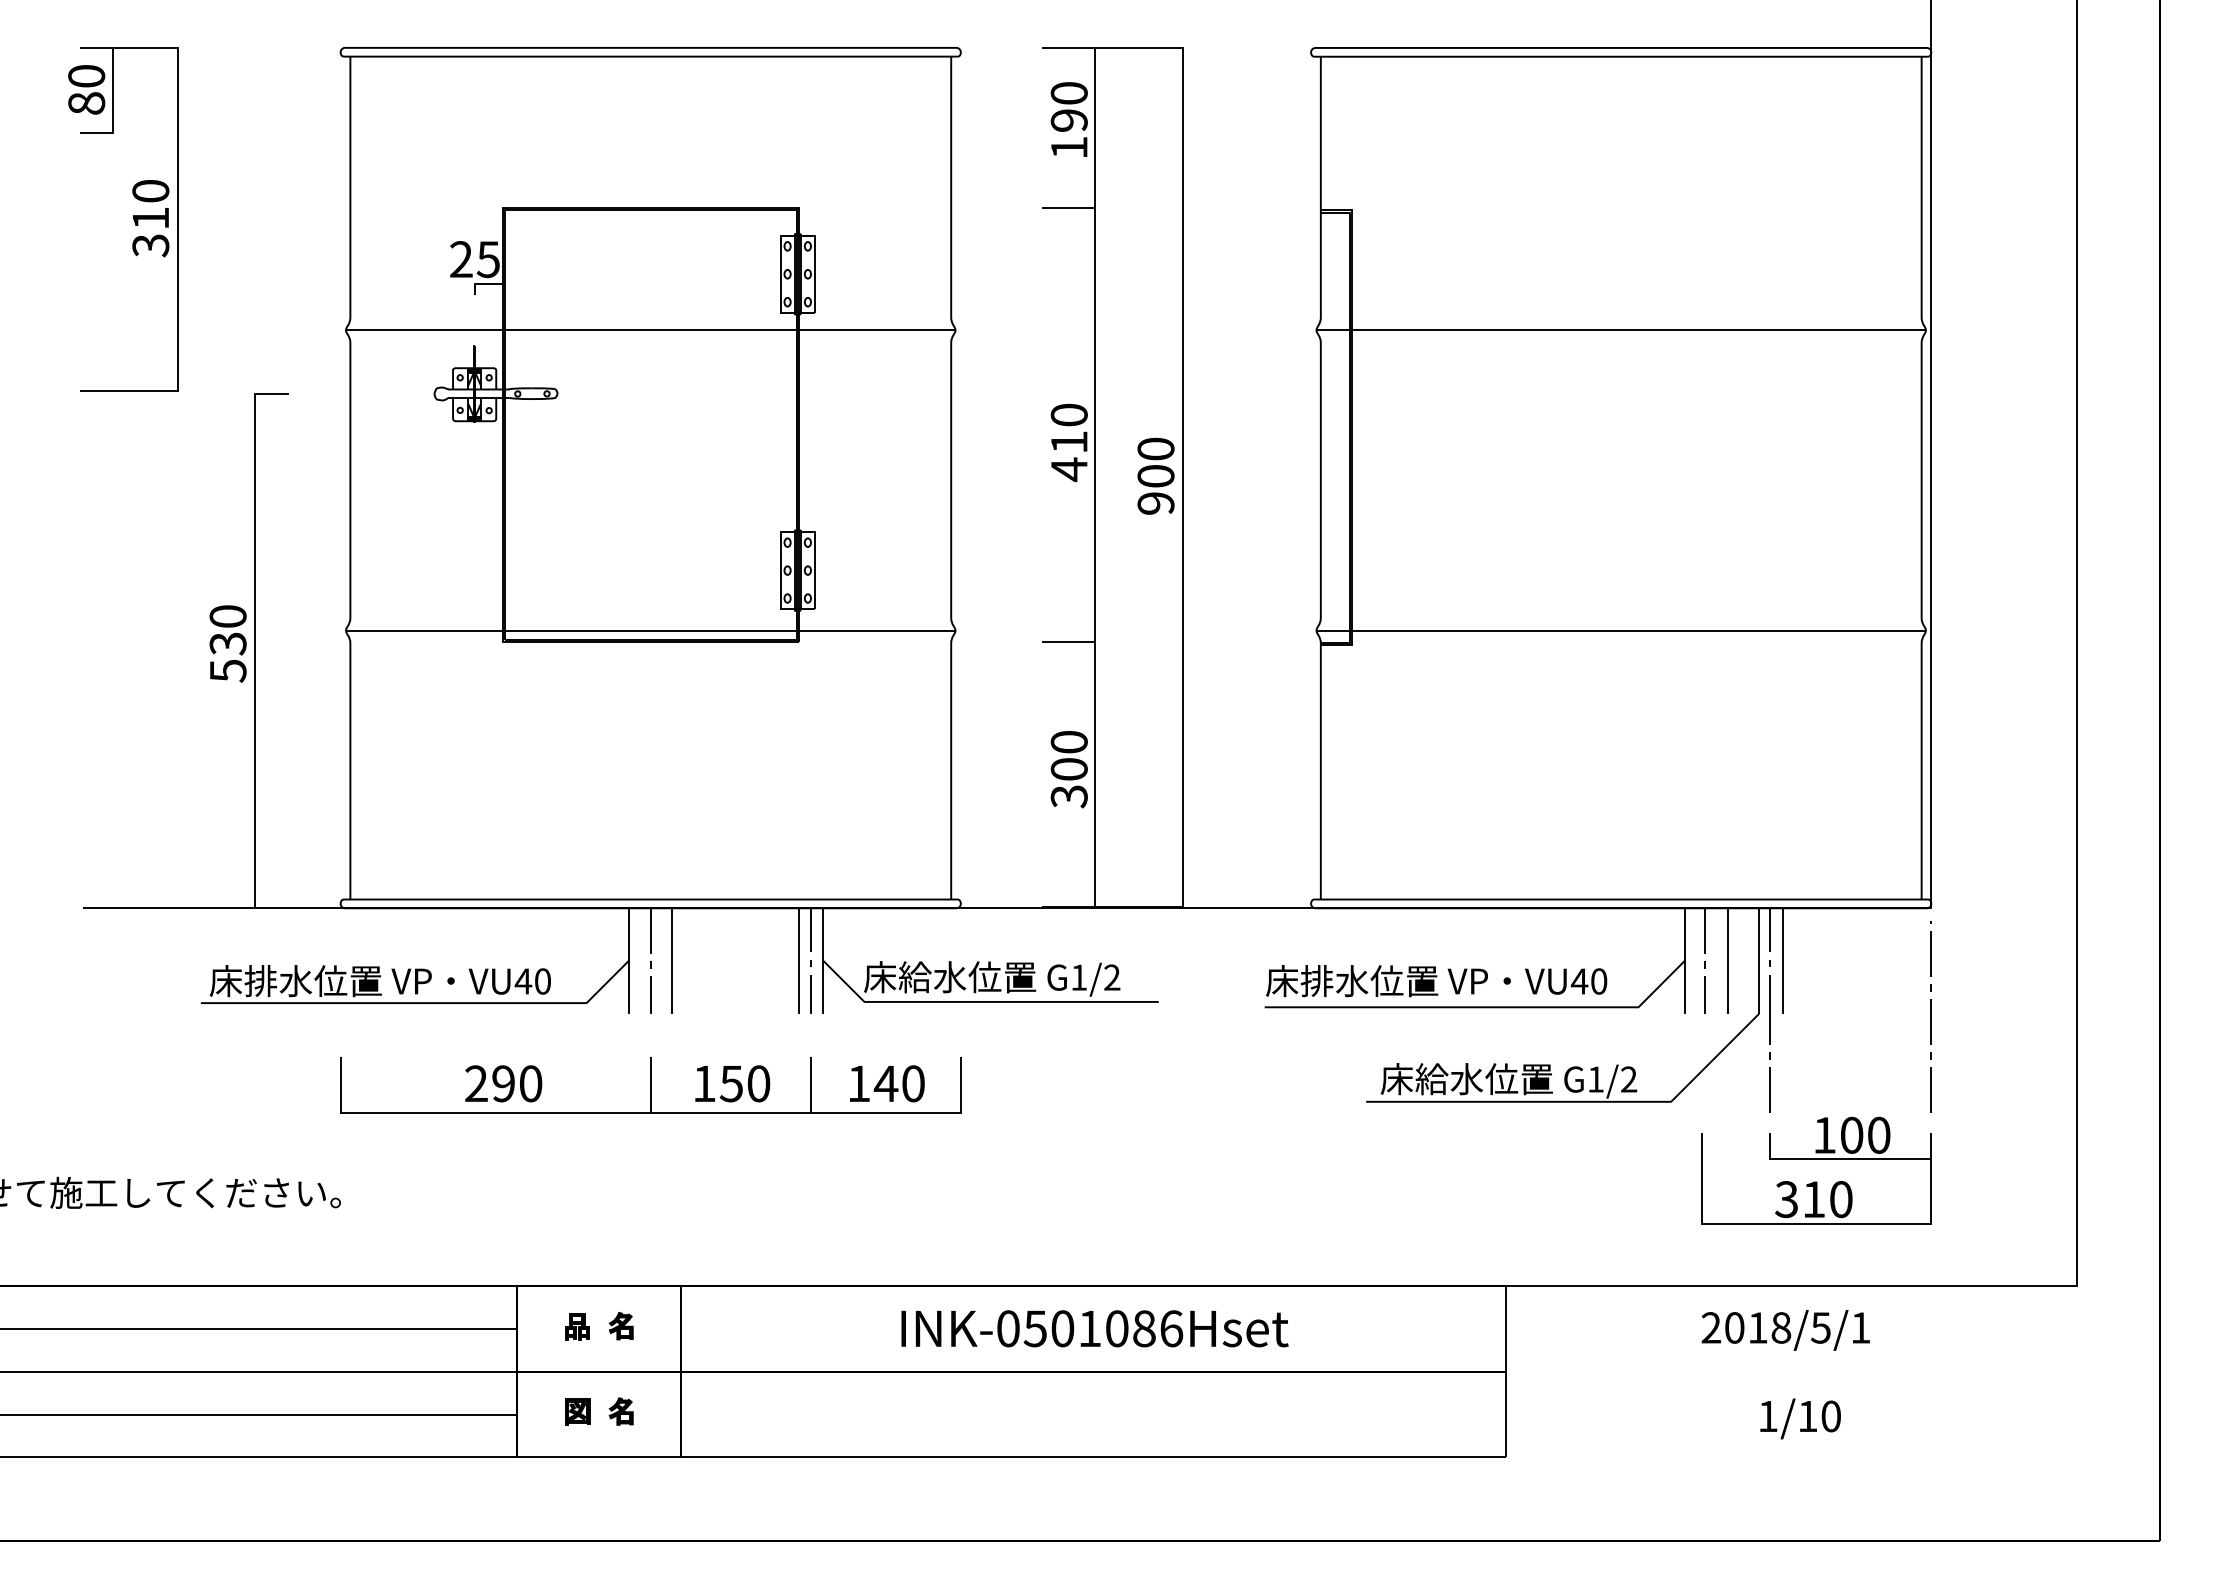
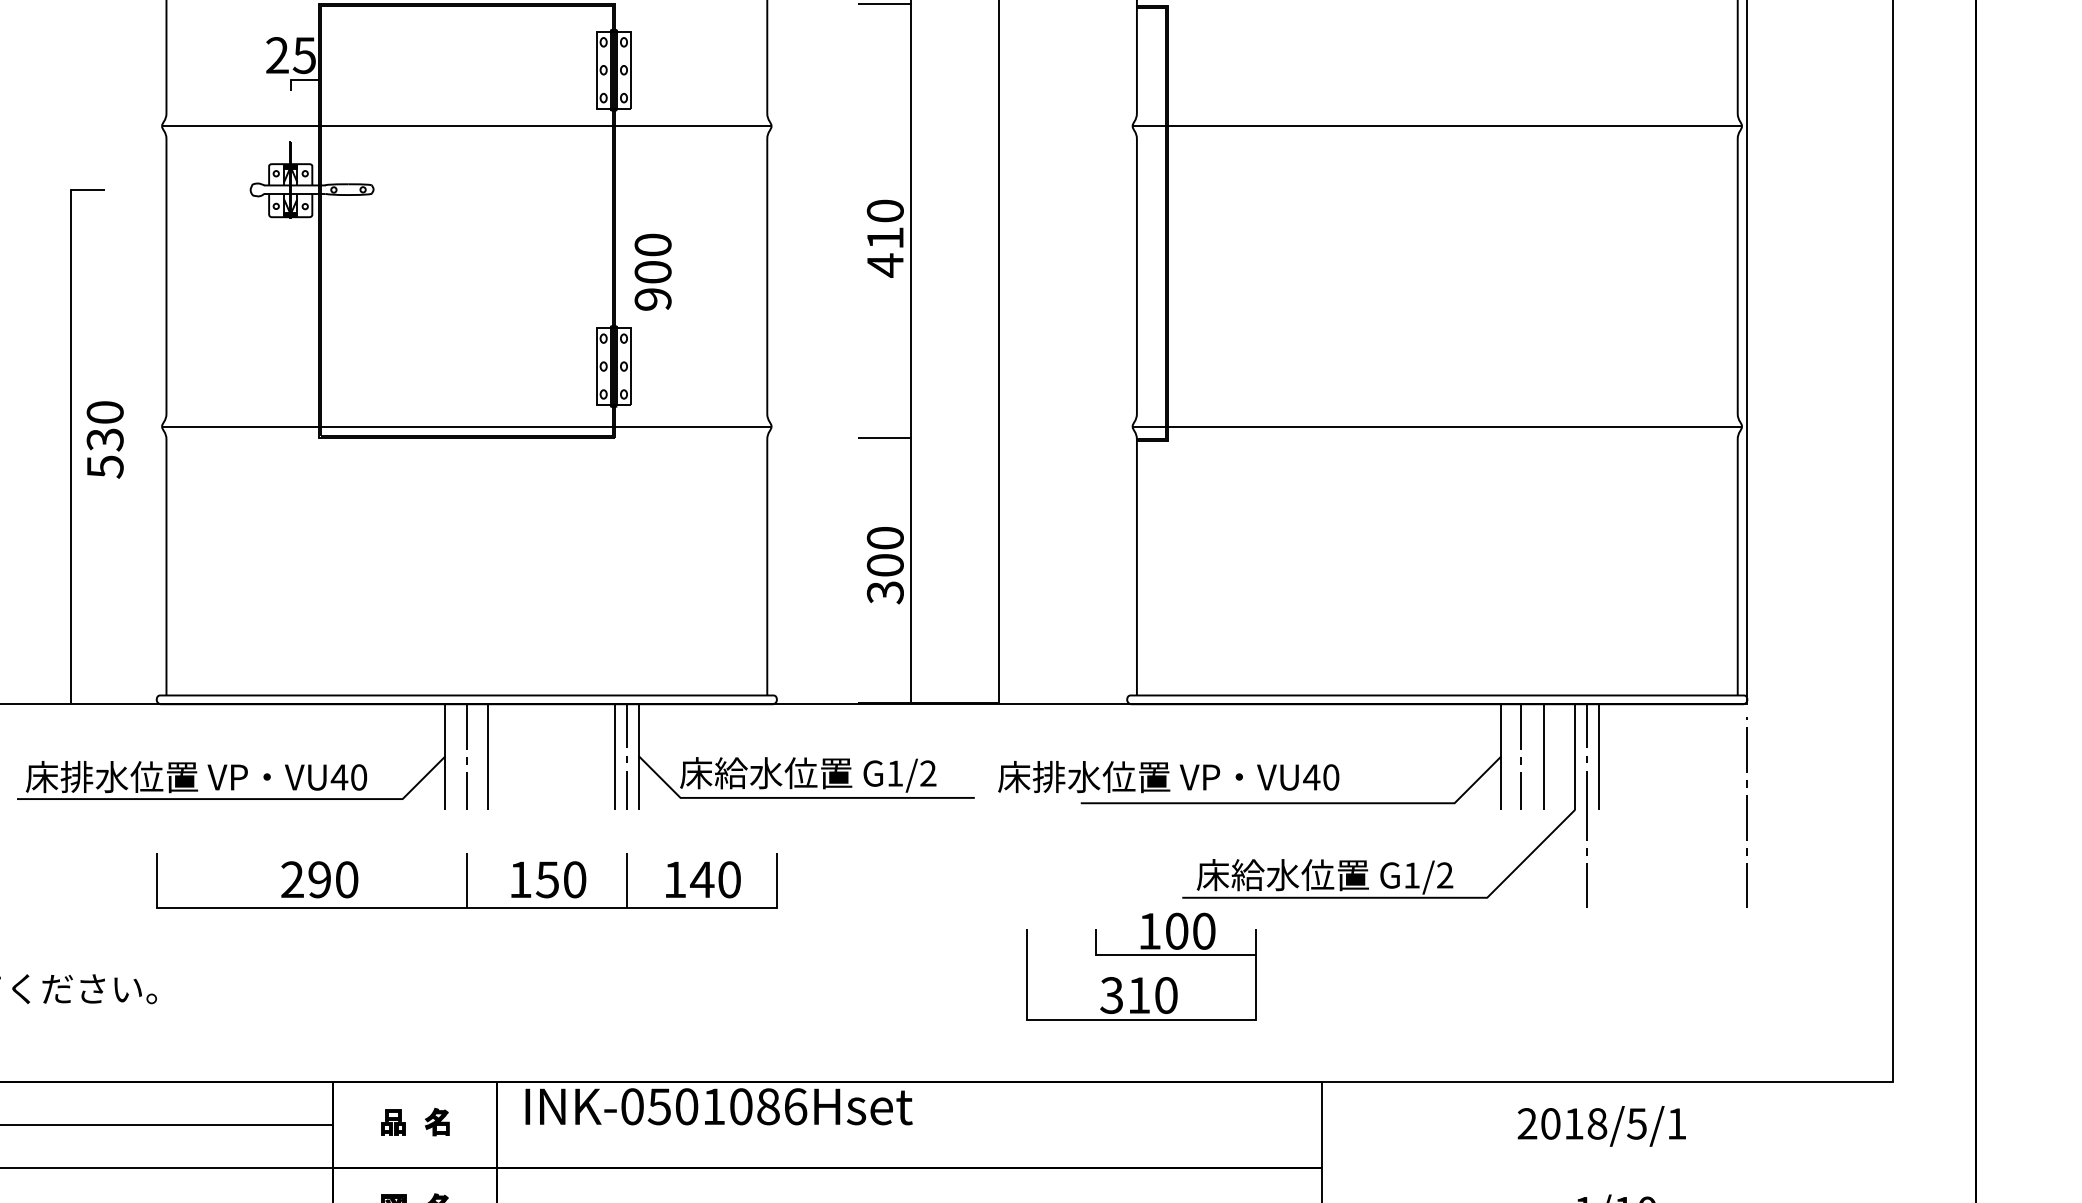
text: (1155, 476) -> (652, 272), moved
text: (227, 643) -> (104, 439), moved
text: (1436, 981) -> (1168, 777), moved
part: (1816, 1159) -> (1141, 955), moved
text: (1094, 1328) -> (718, 1106), moved

